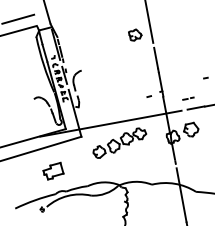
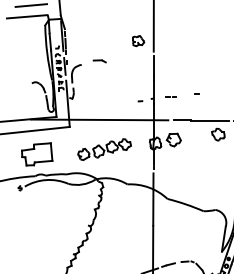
part: (99, 63) -> (99, 61), added
line: (187, 98) -> (170, 96), moved
part: (119, 142) -> (104, 149), moved
part: (53, 171) -> (37, 154), size x1.67

